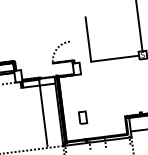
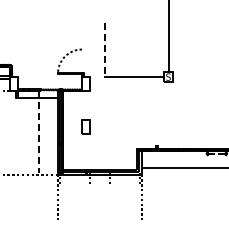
line: (88, 40) -> (104, 50), solid -> dashed
line: (43, 113) -> (38, 132), solid -> dashed
part: (82, 117) -> (85, 126), moved

